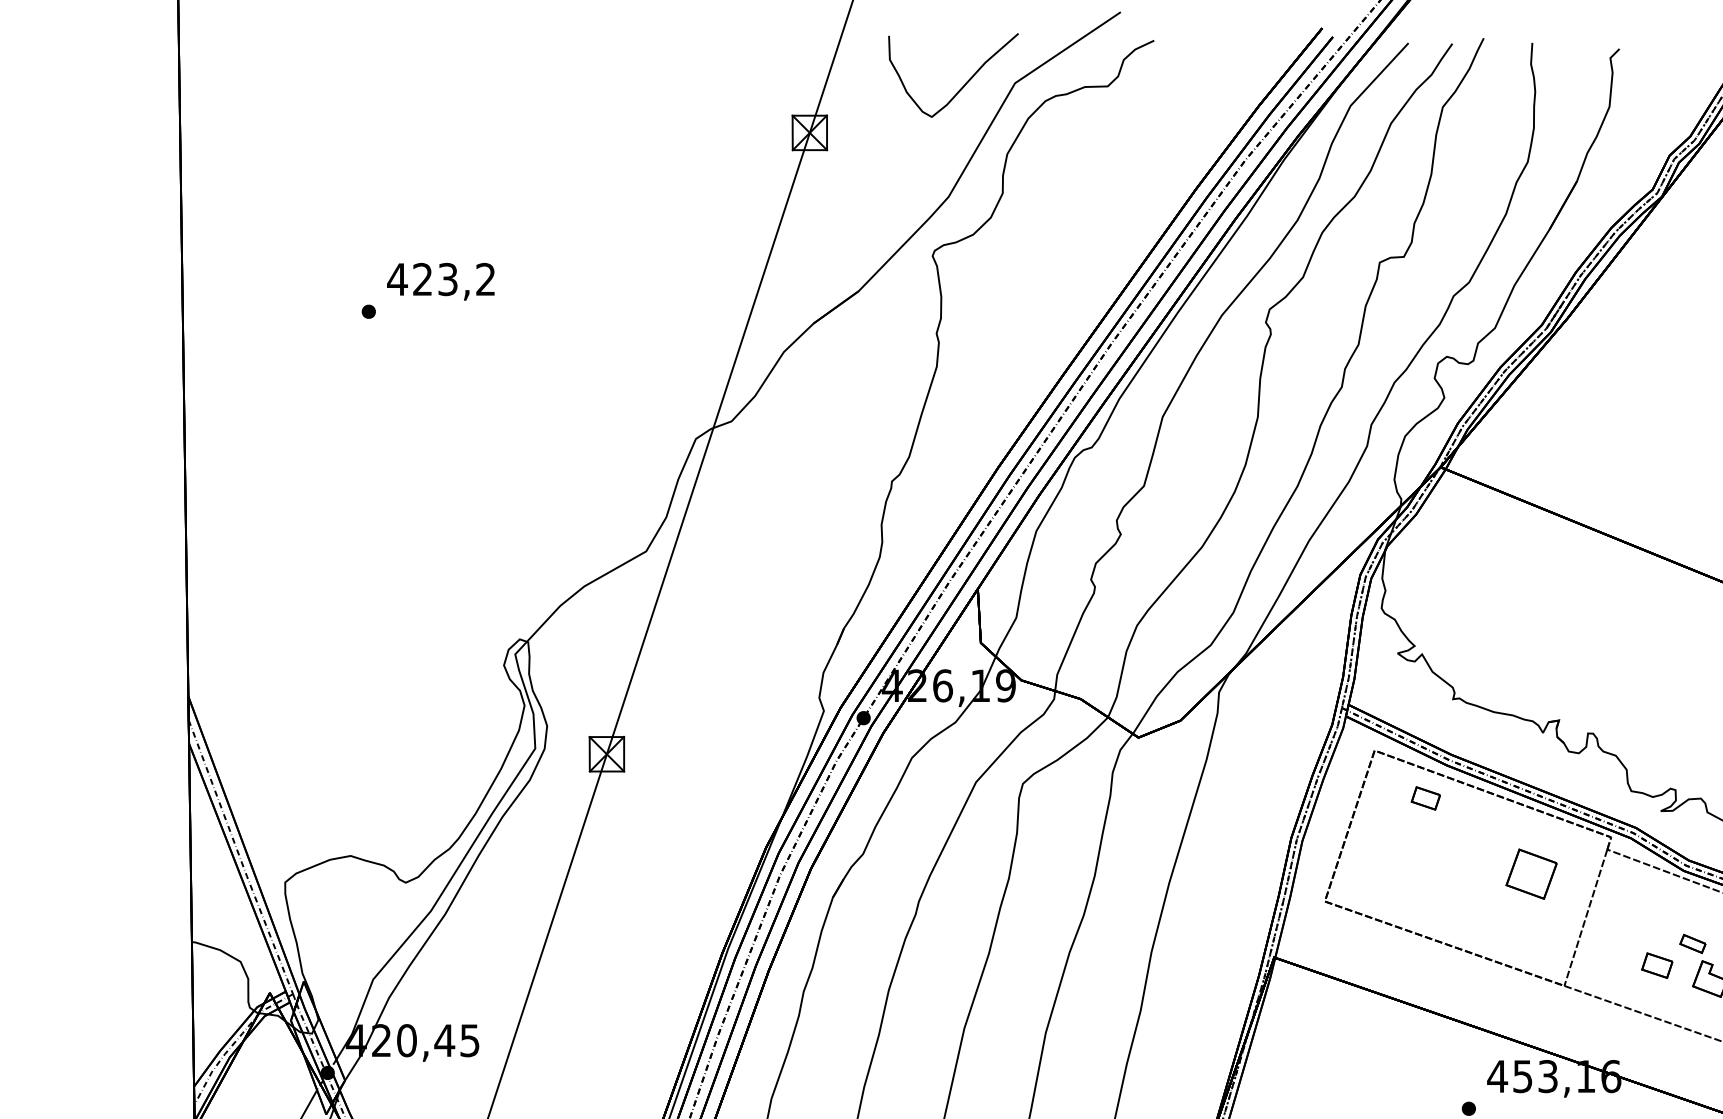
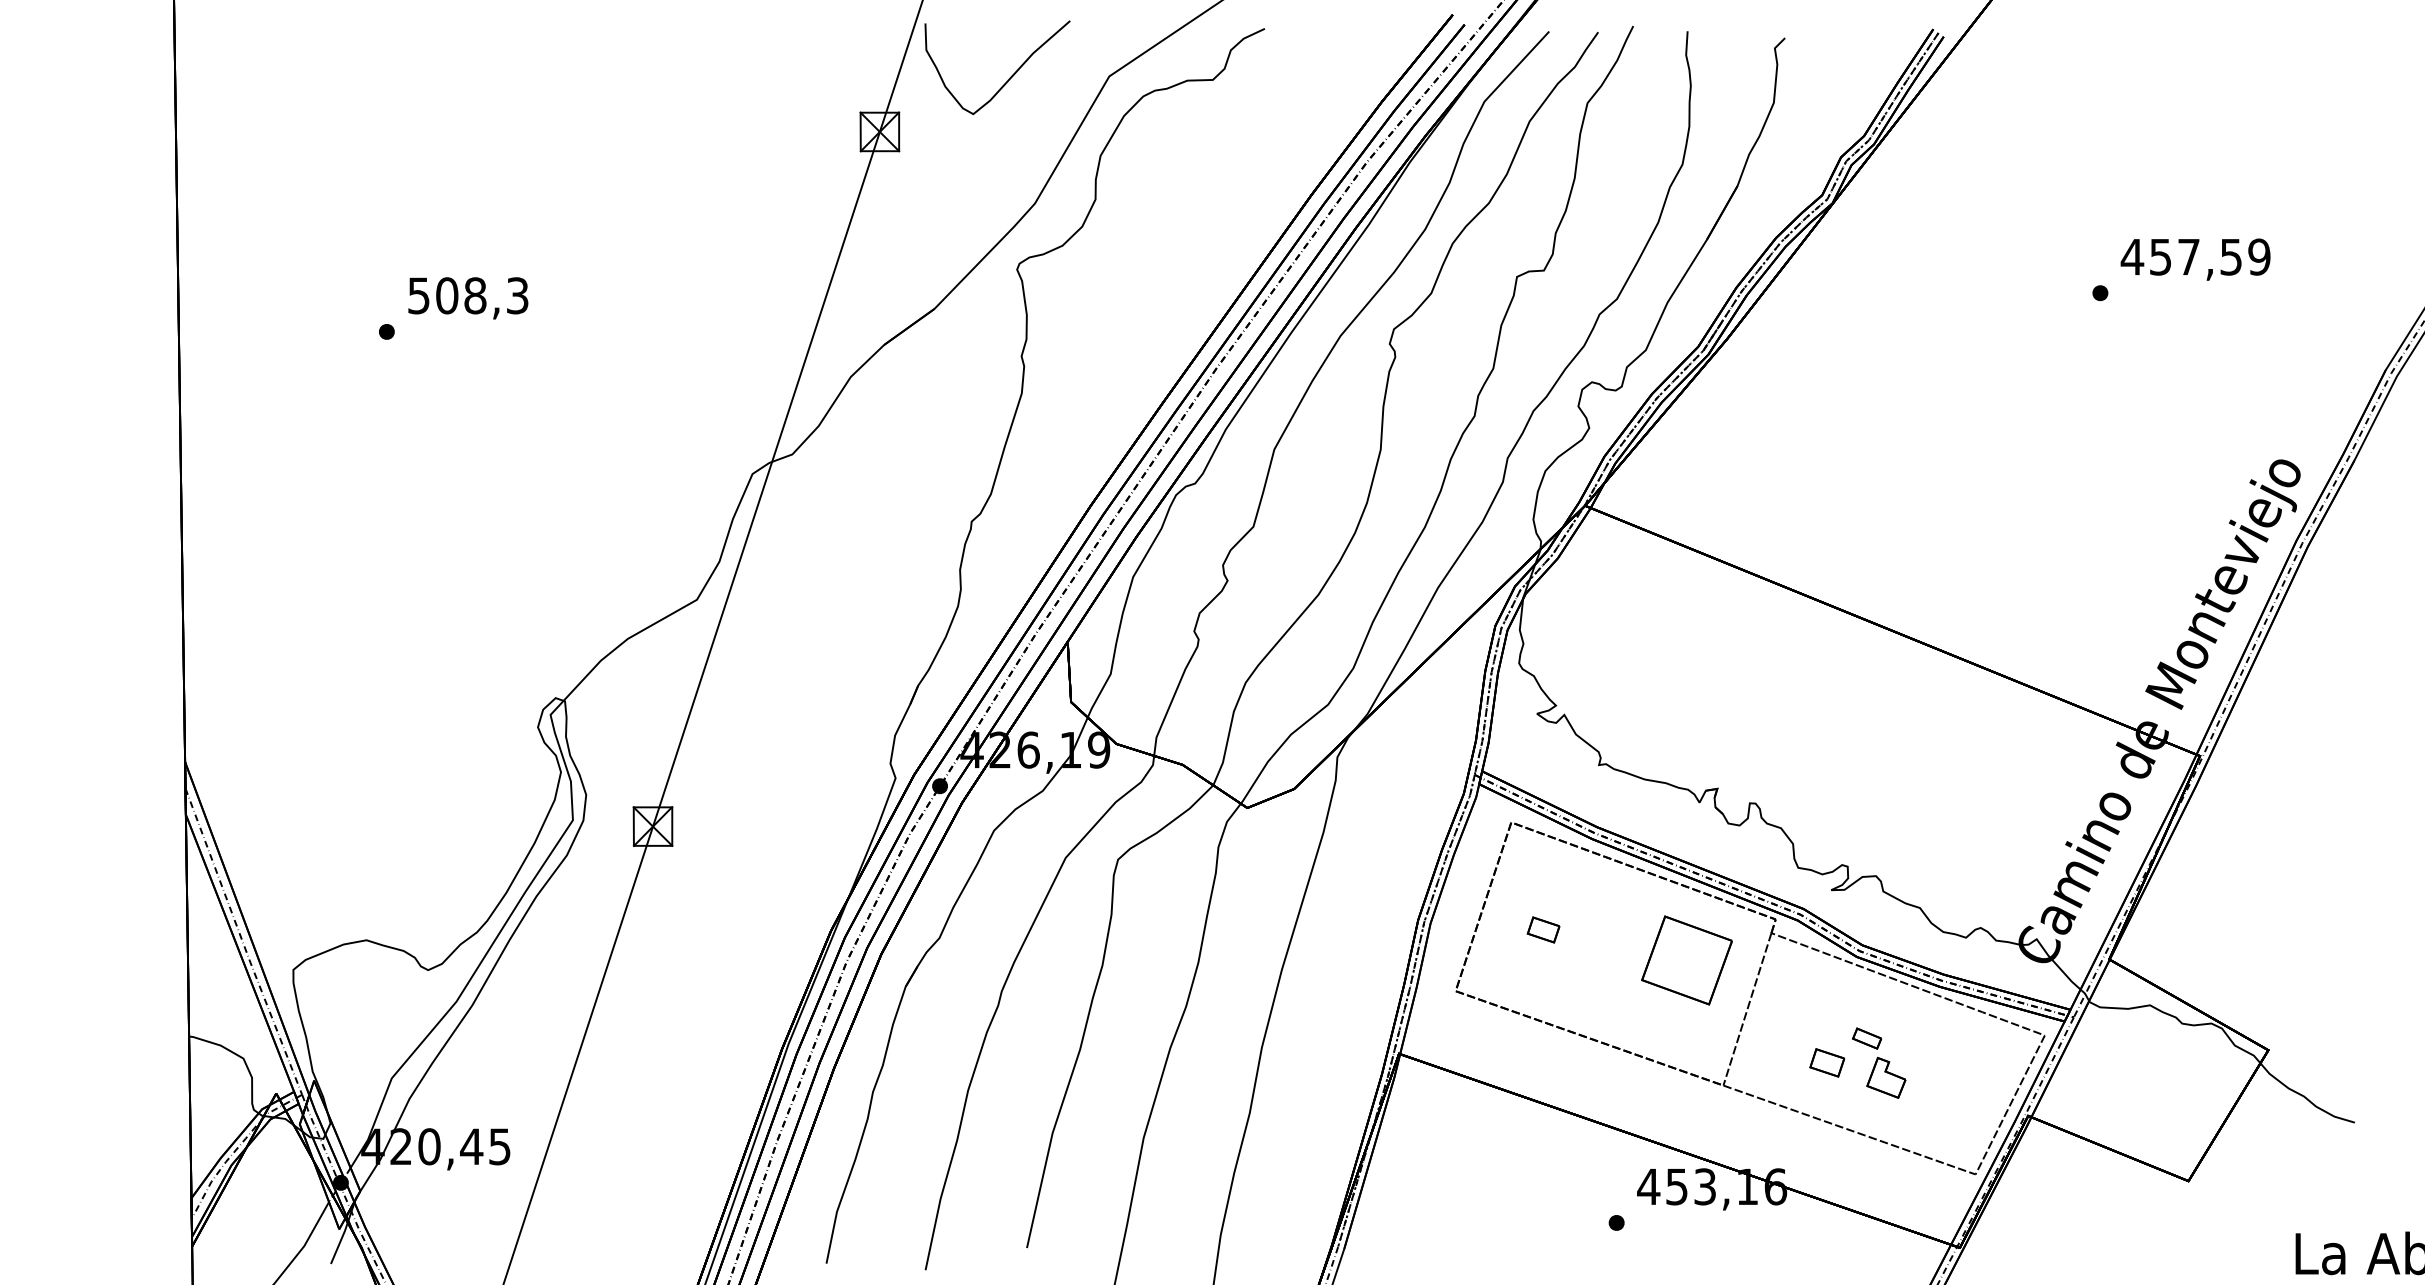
curve: (964, 84) -> (1009, 77), moved
text: (440, 279) -> (467, 295), 423,2 -> 508,3
part: (1425, 798) -> (1543, 929), moved
part: (1531, 874) -> (1686, 960), size x1.6

